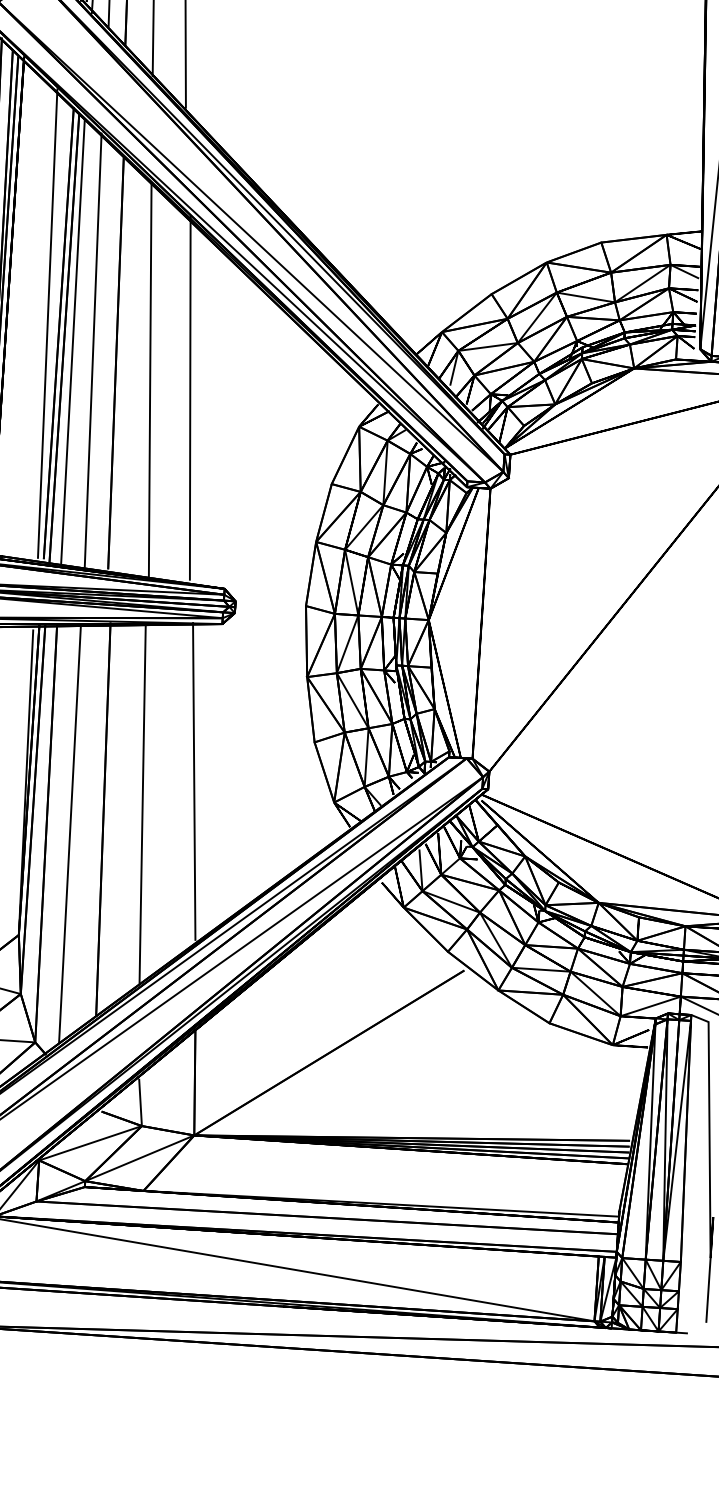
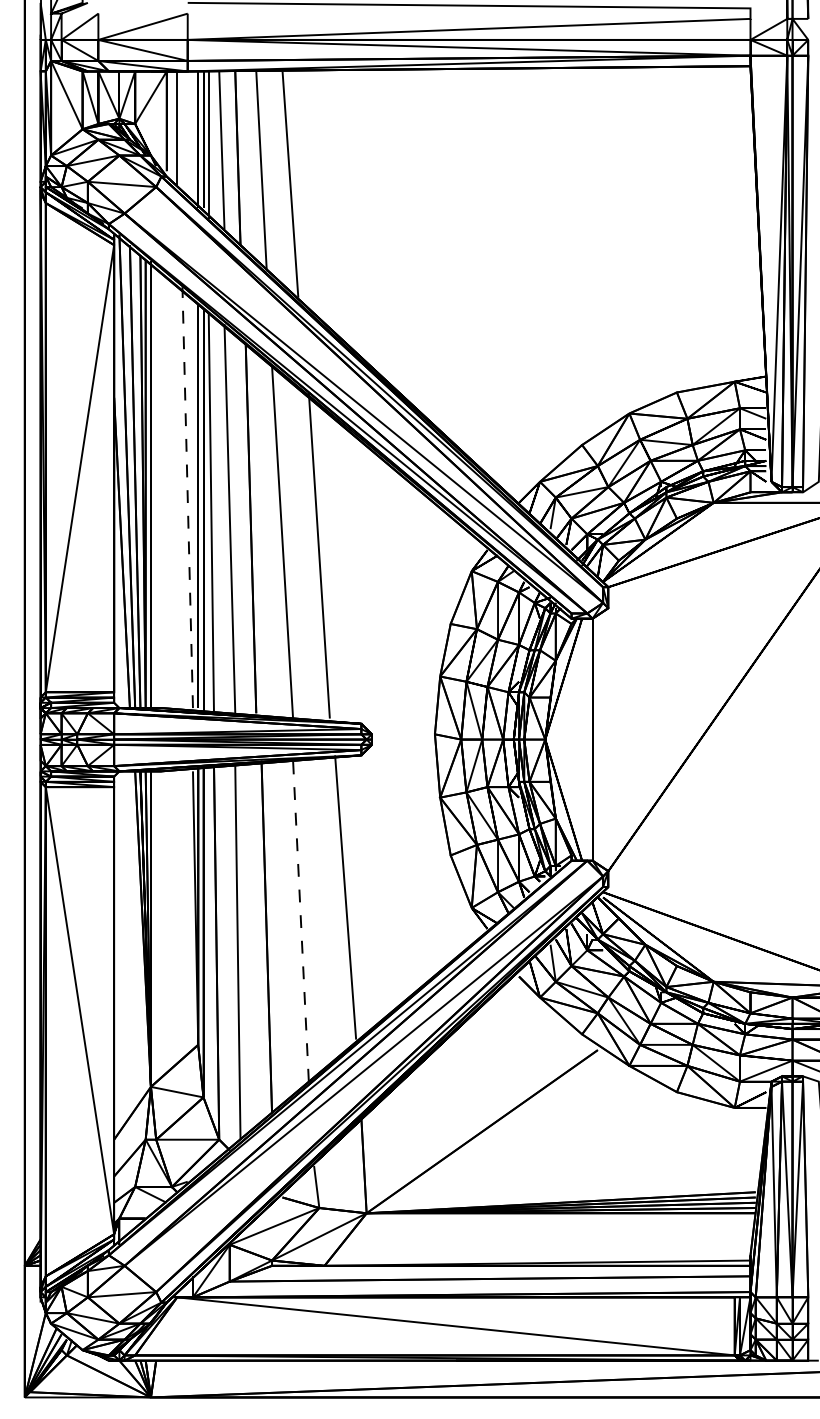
line: (47, 323) -> (187, 497), solid -> dashed
line: (142, 804) -> (300, 921), solid -> dashed

